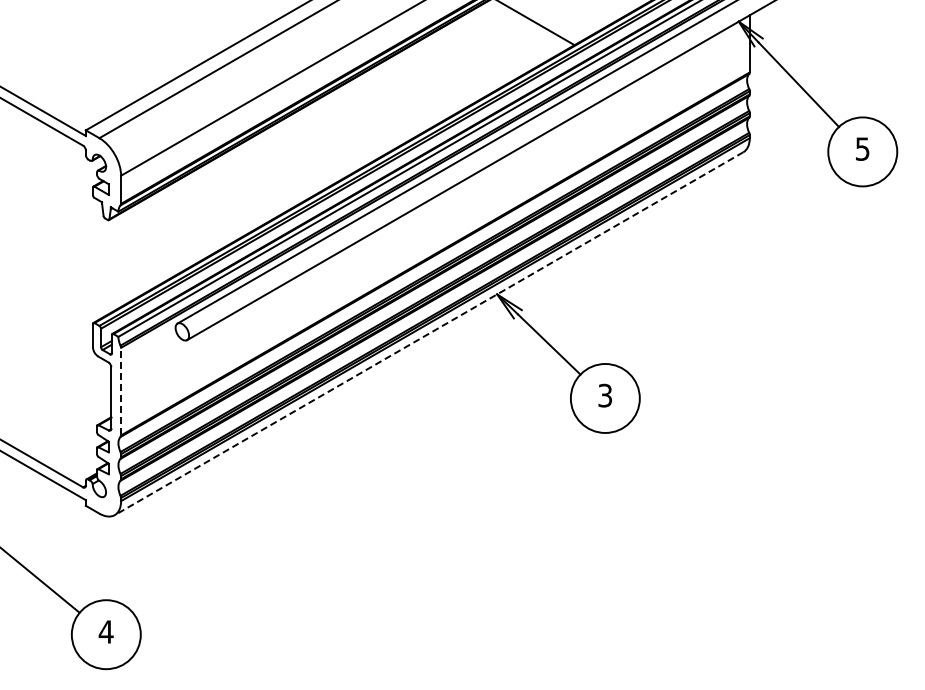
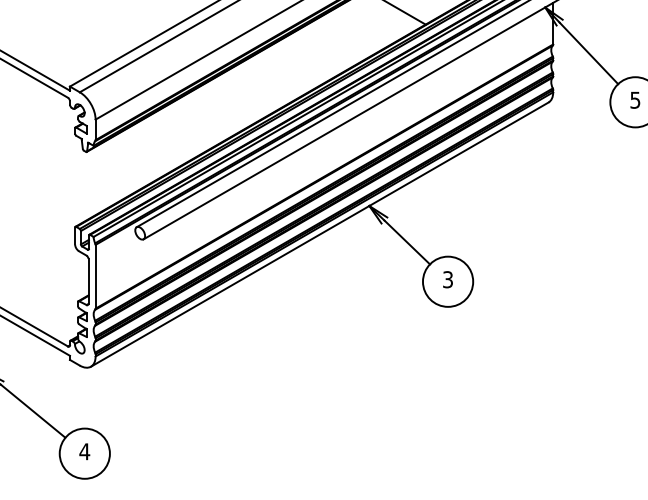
line: (429, 333) -> (320, 234), dashed -> solid
line: (121, 391) -> (95, 276), dashed -> solid

